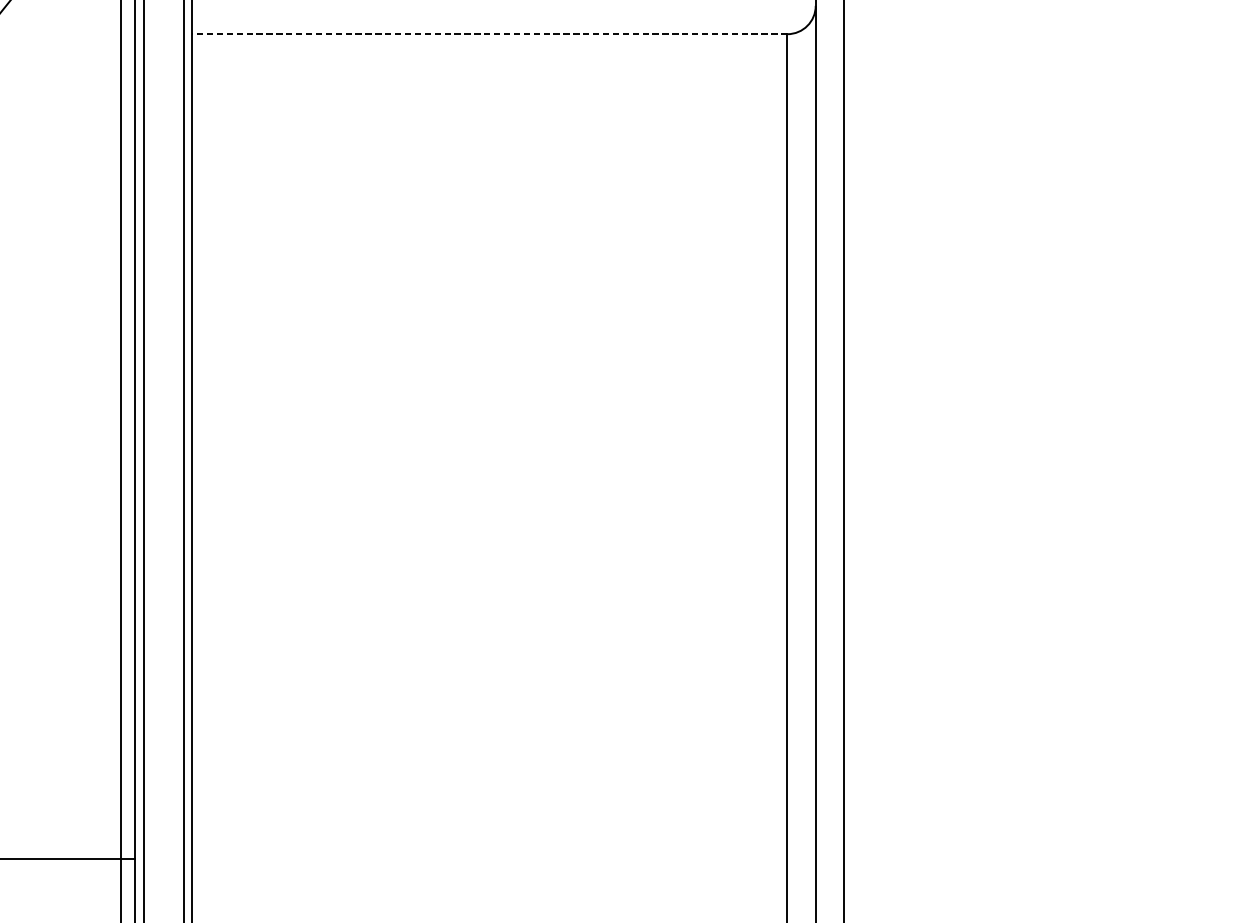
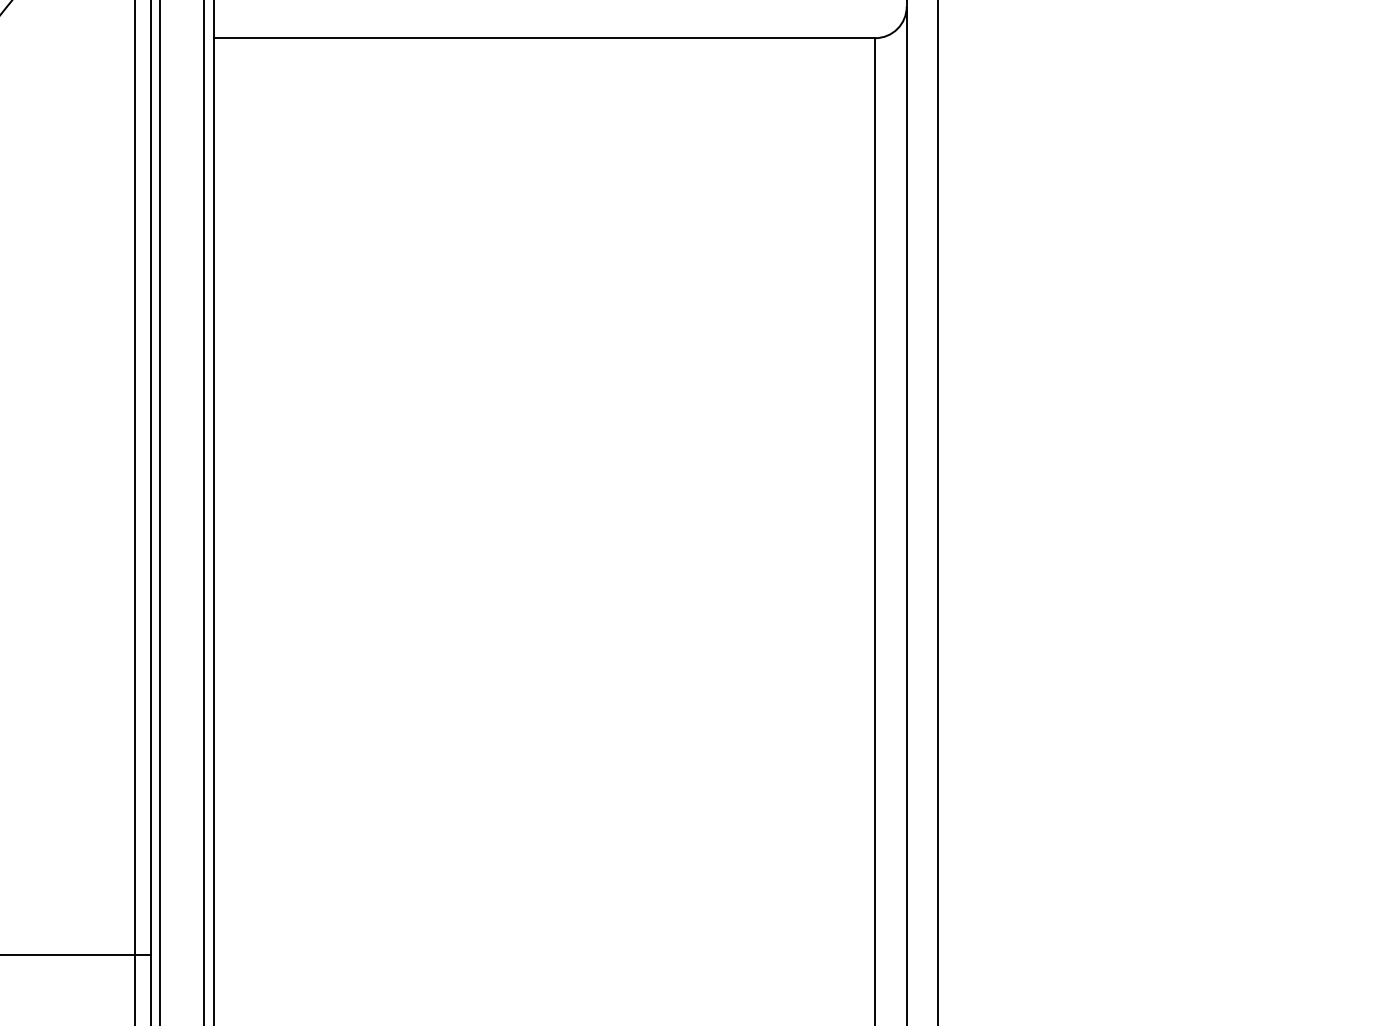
line: (489, 34) -> (544, 38), dashed -> solid

